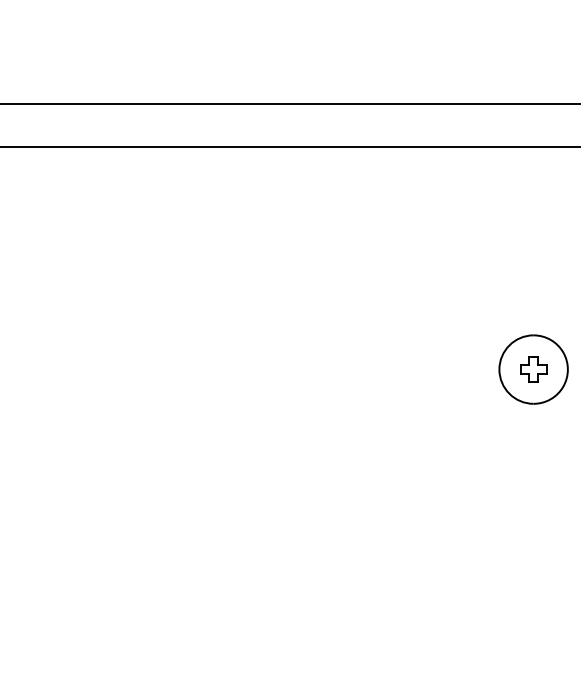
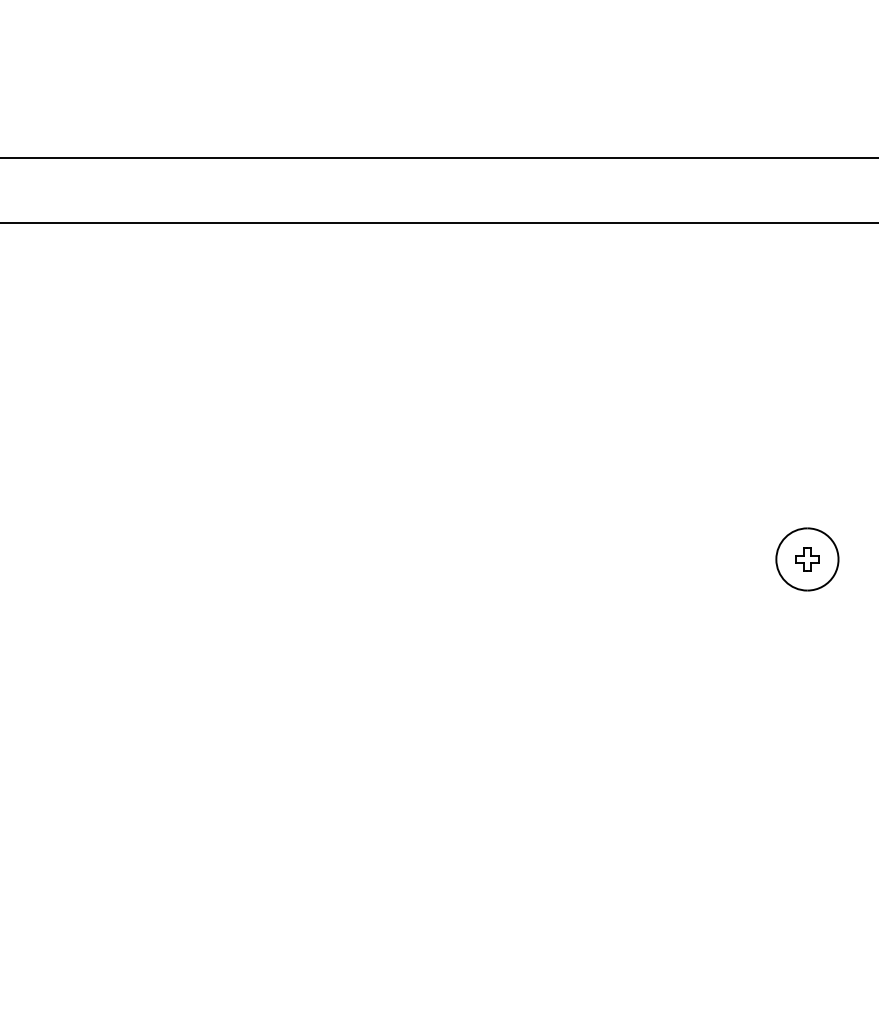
part: (533, 369) -> (807, 559), size x0.6

